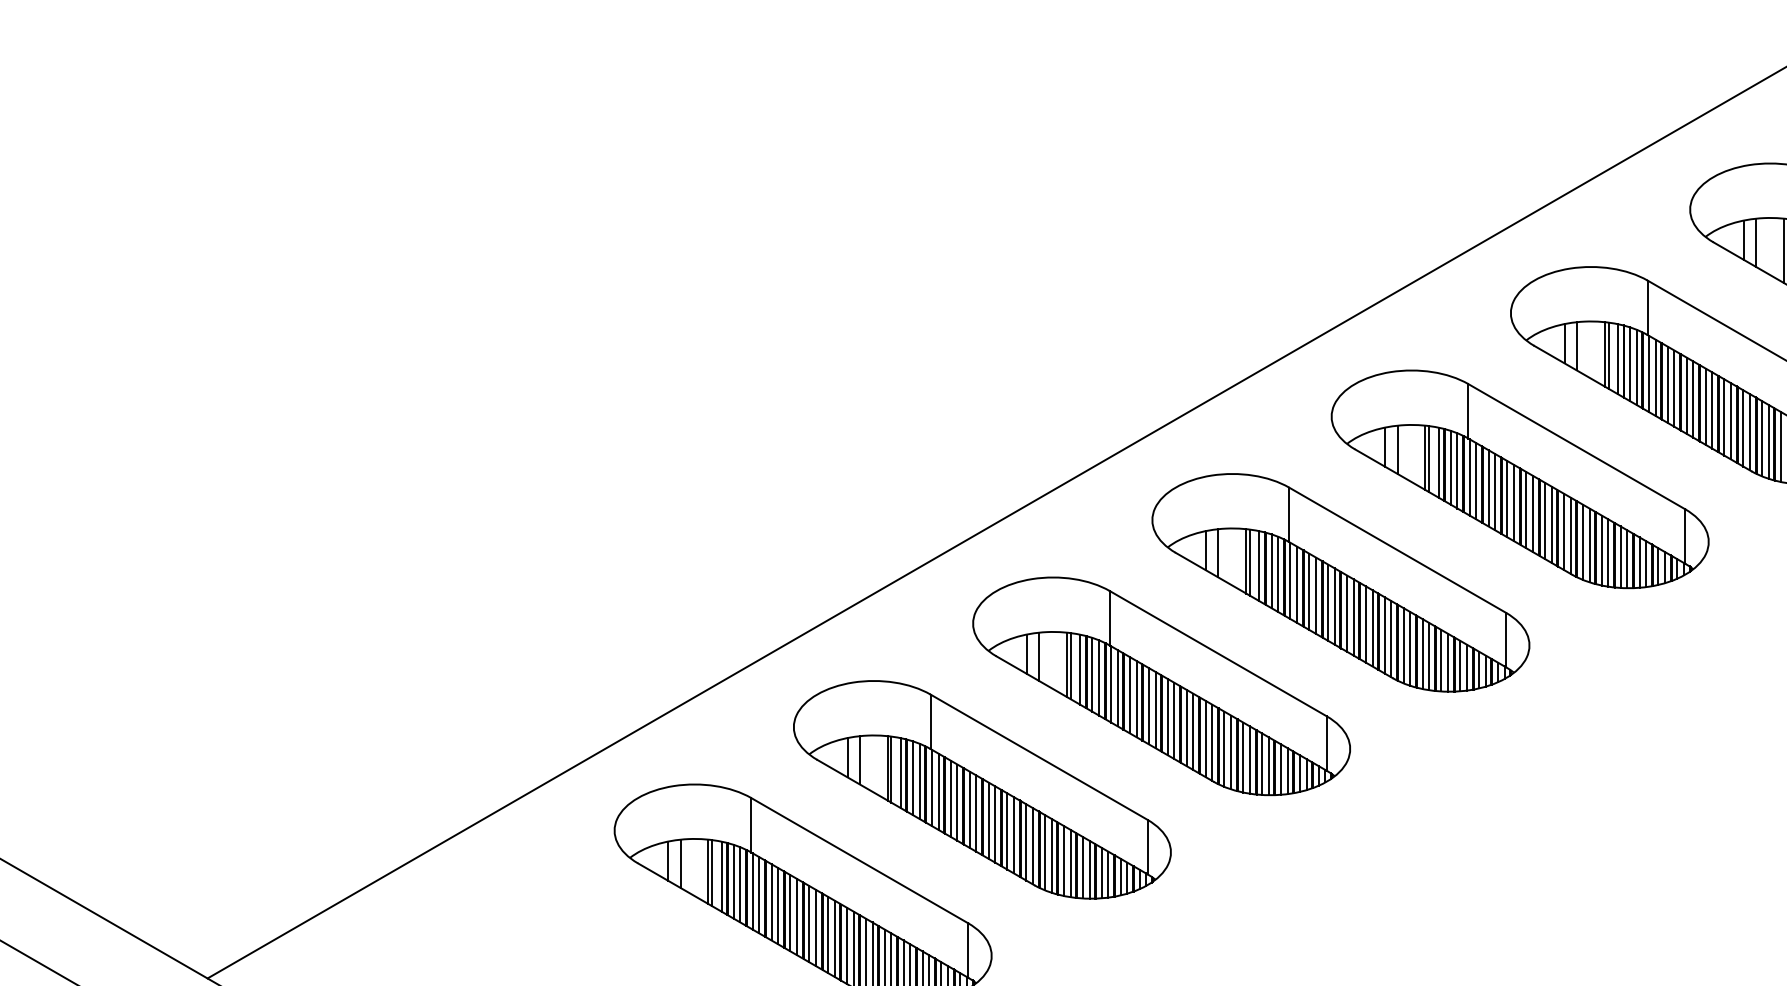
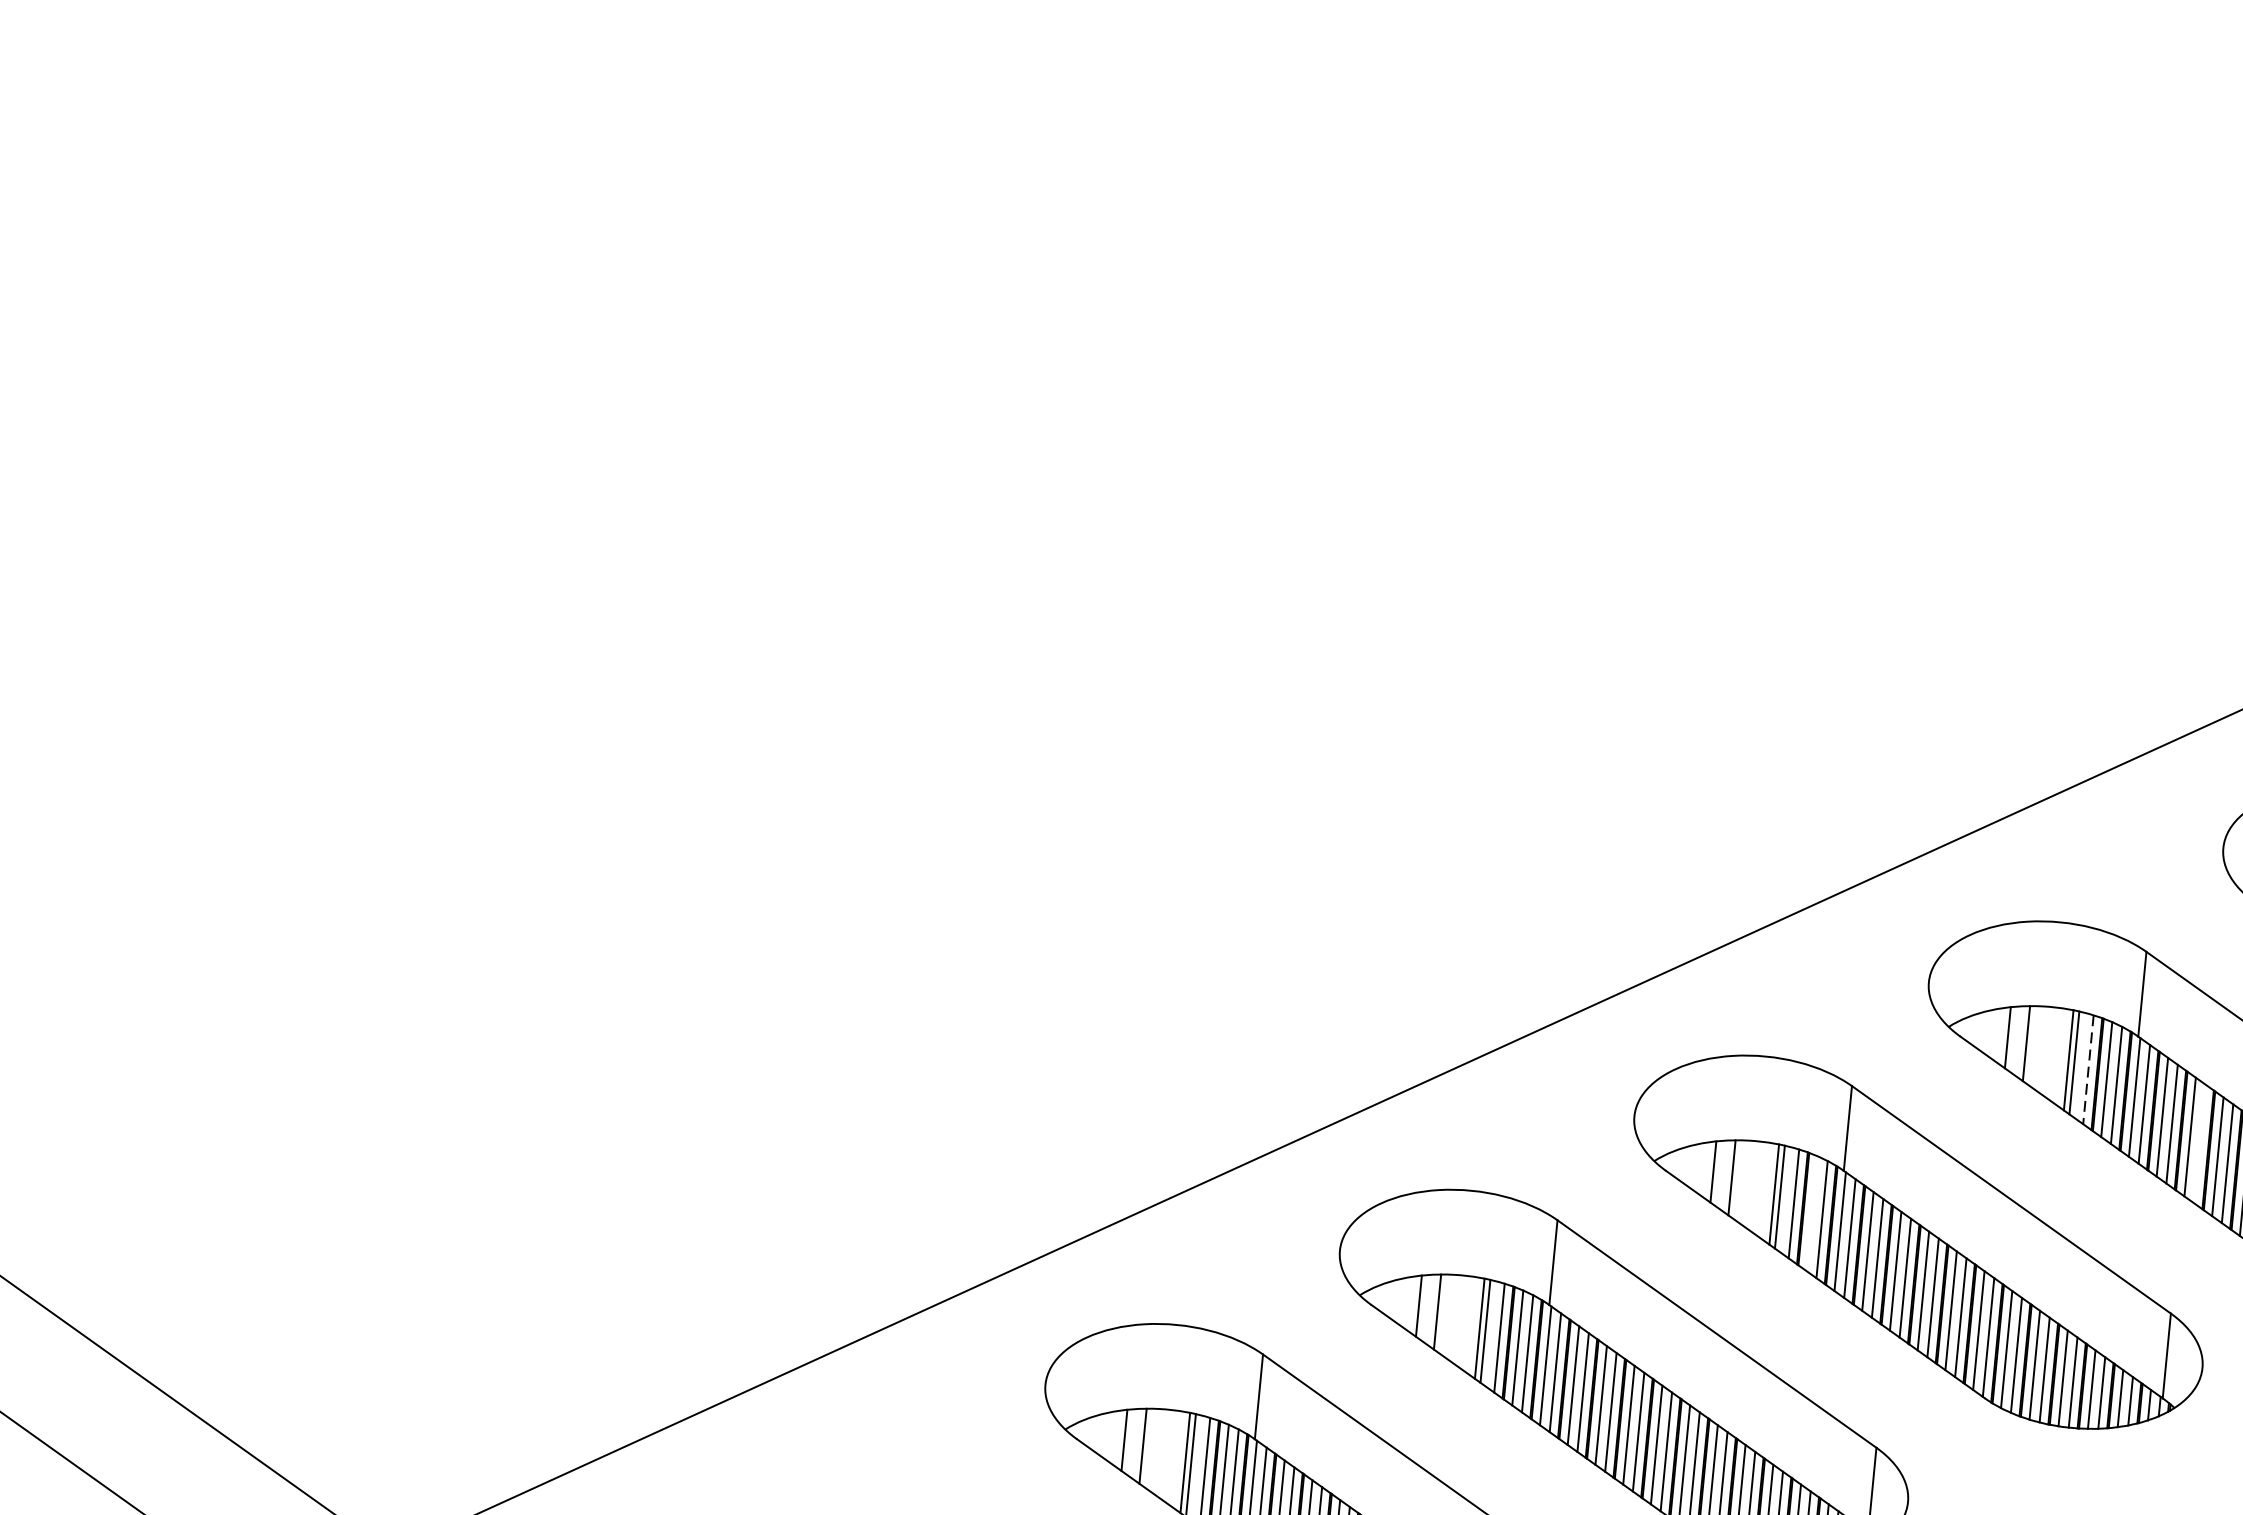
line: (1259, 566) -> (2088, 1070), solid -> dashed
line: (1334, 606) -> (2199, 1143), removed
line: (1092, 674) -> (1812, 1213), removed

